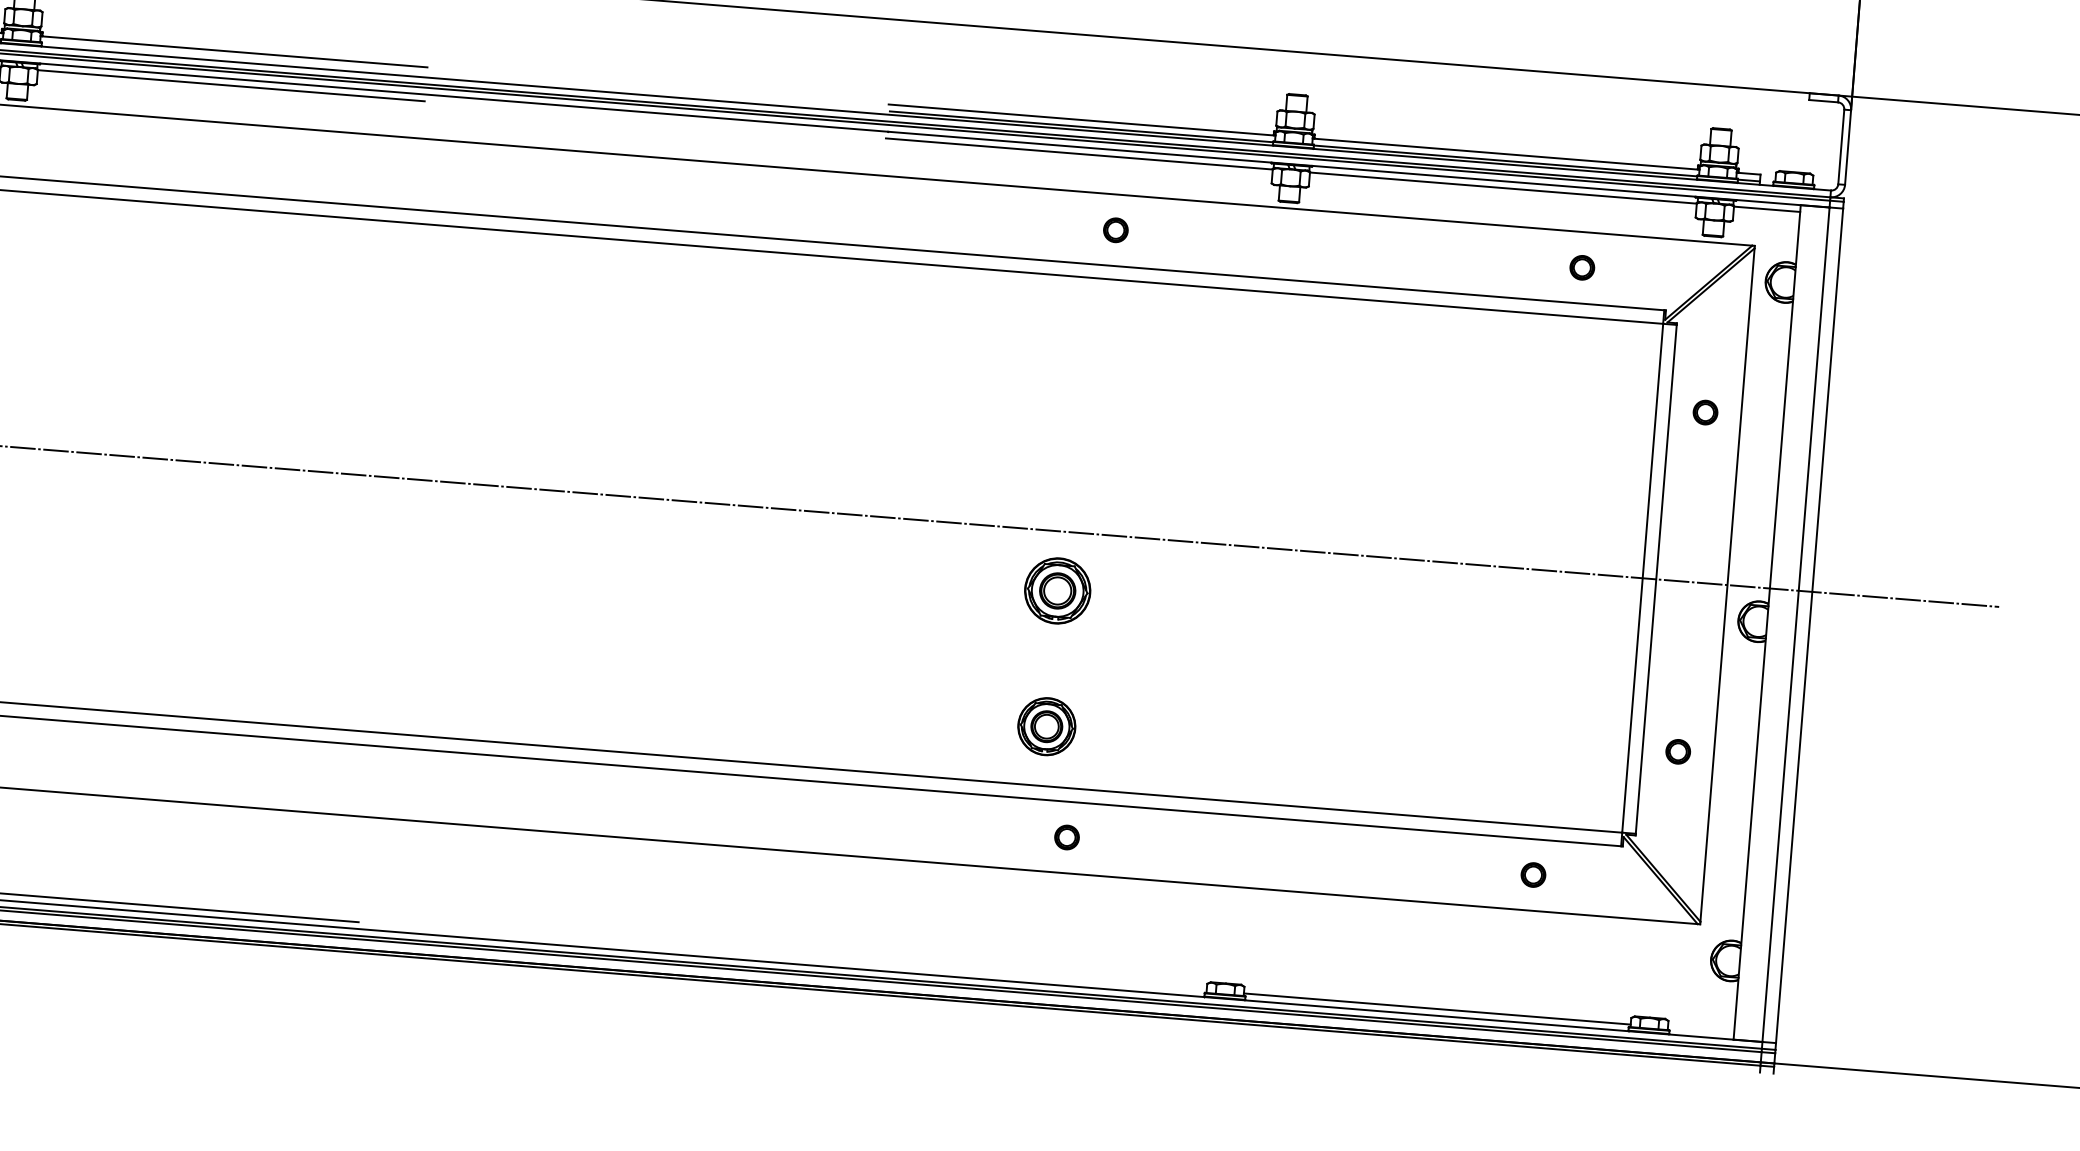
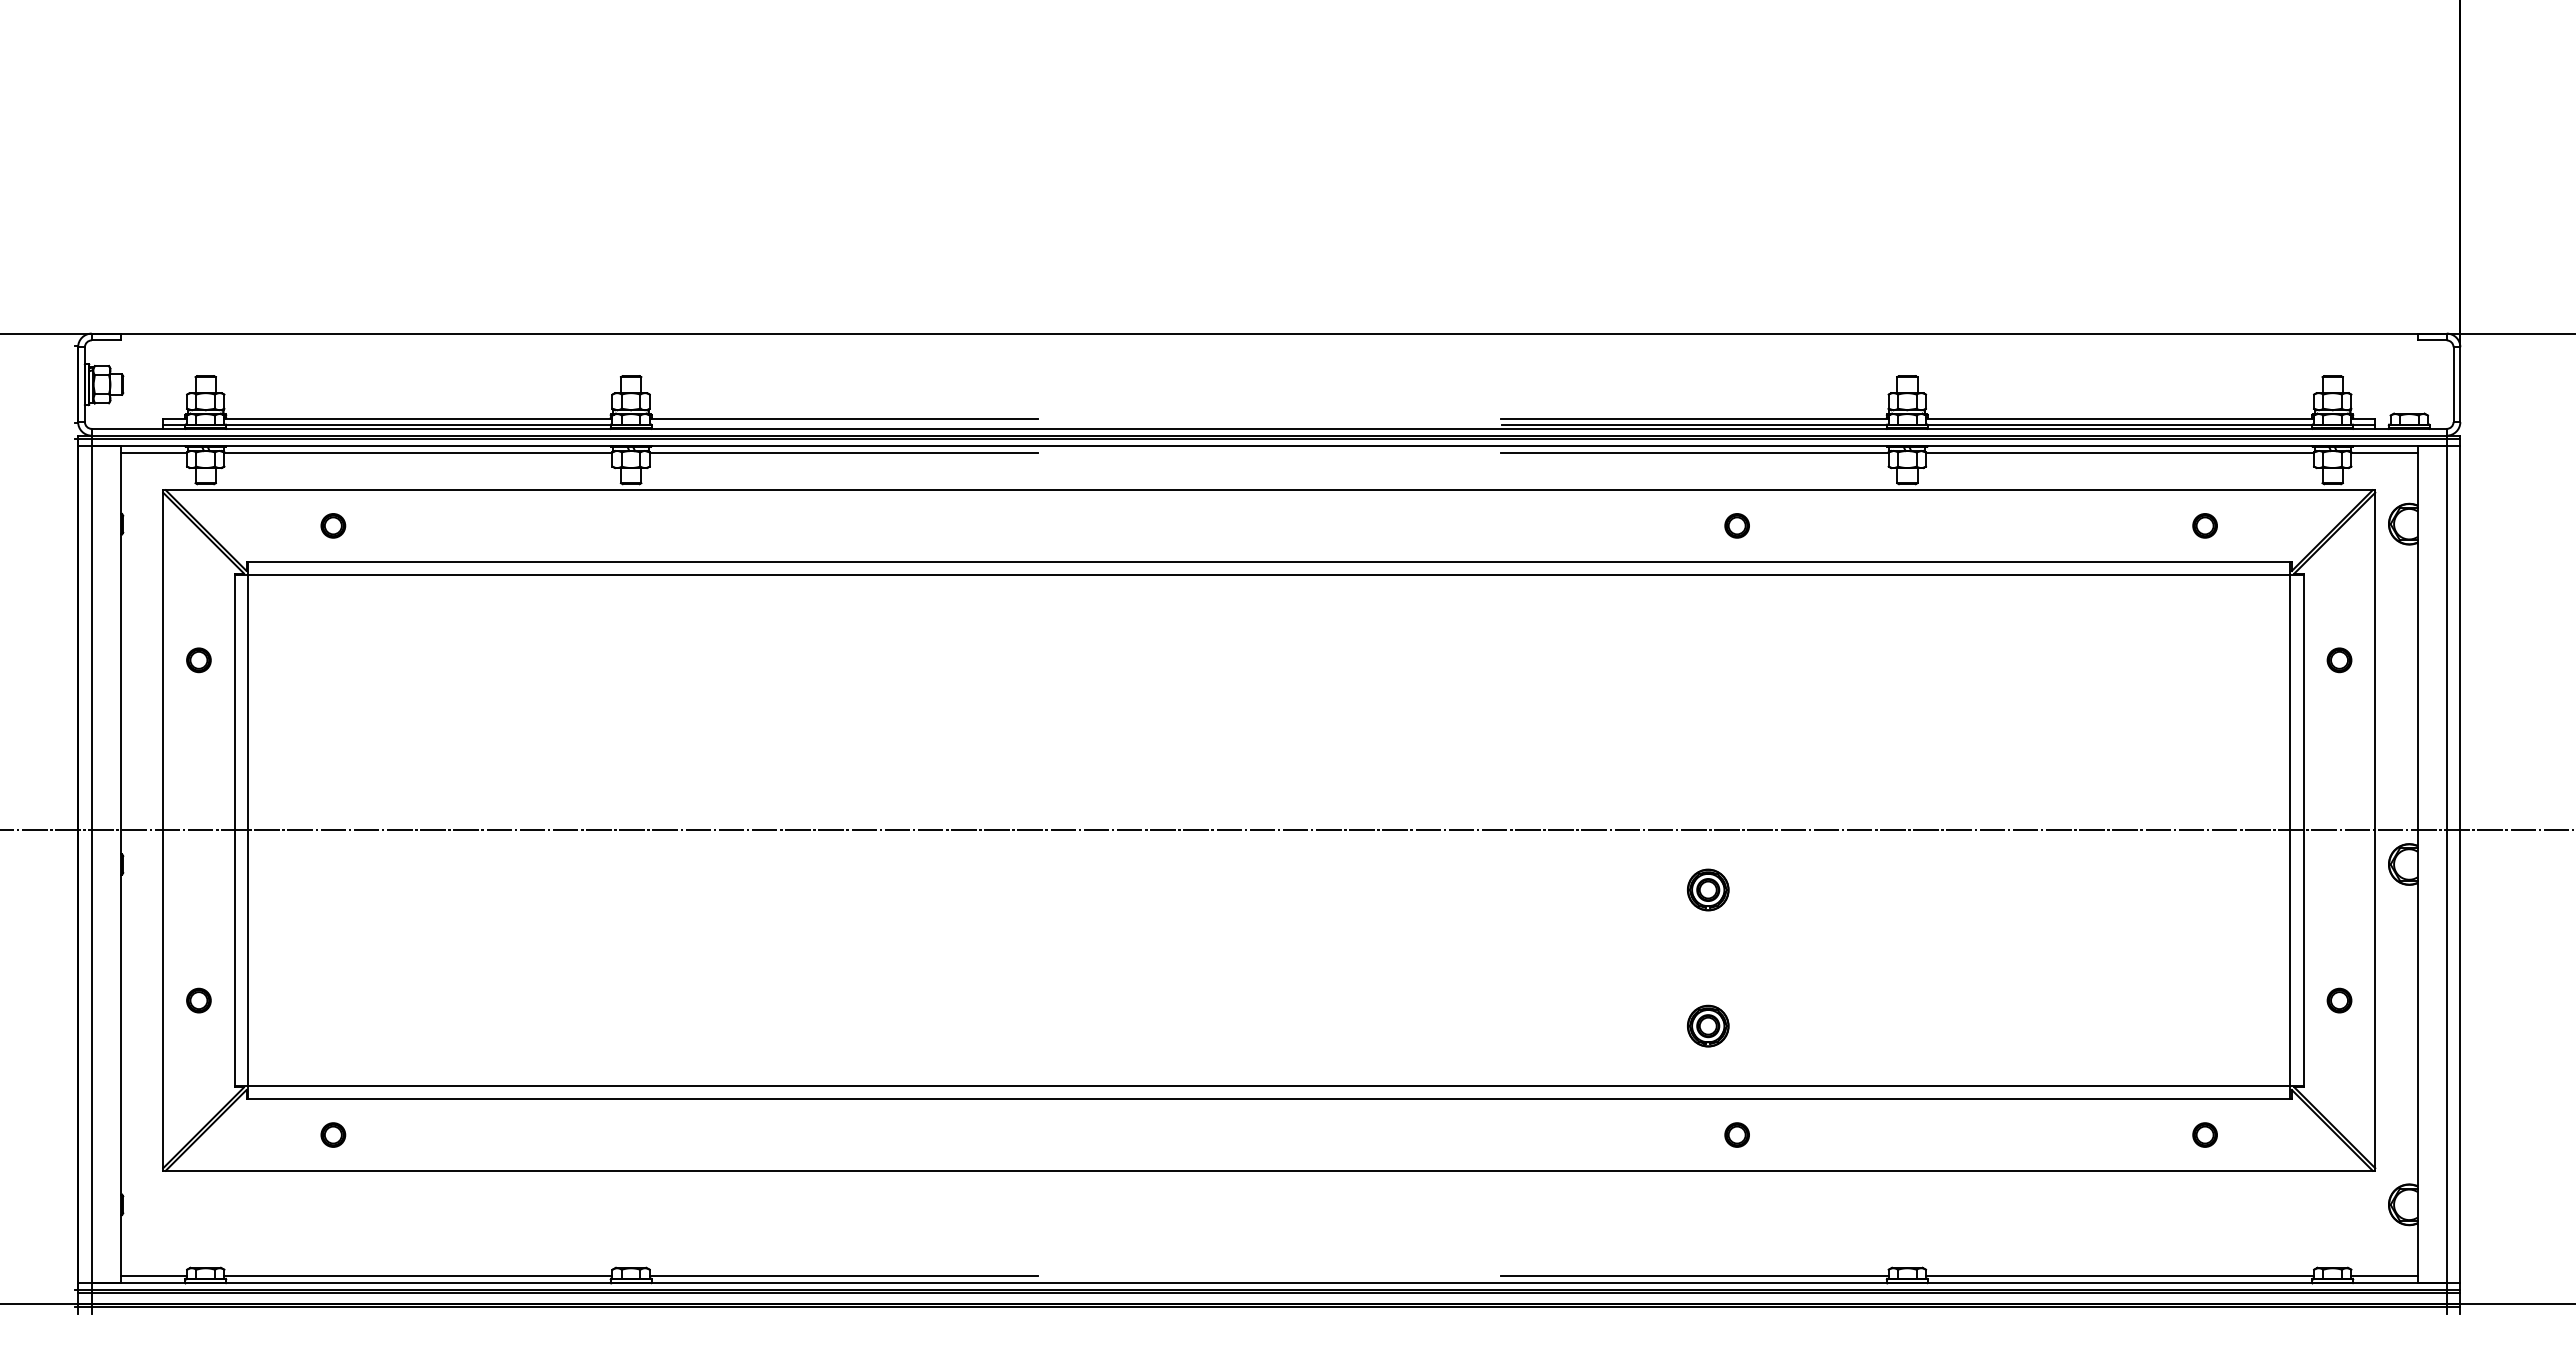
part: (1058, 590) -> (1708, 889), size x0.62
part: (1047, 726) -> (1708, 1025), size x0.71
line: (1013, 975) -> (1694, 1276), added
line: (1700, 1030) -> (2384, 1276), added

